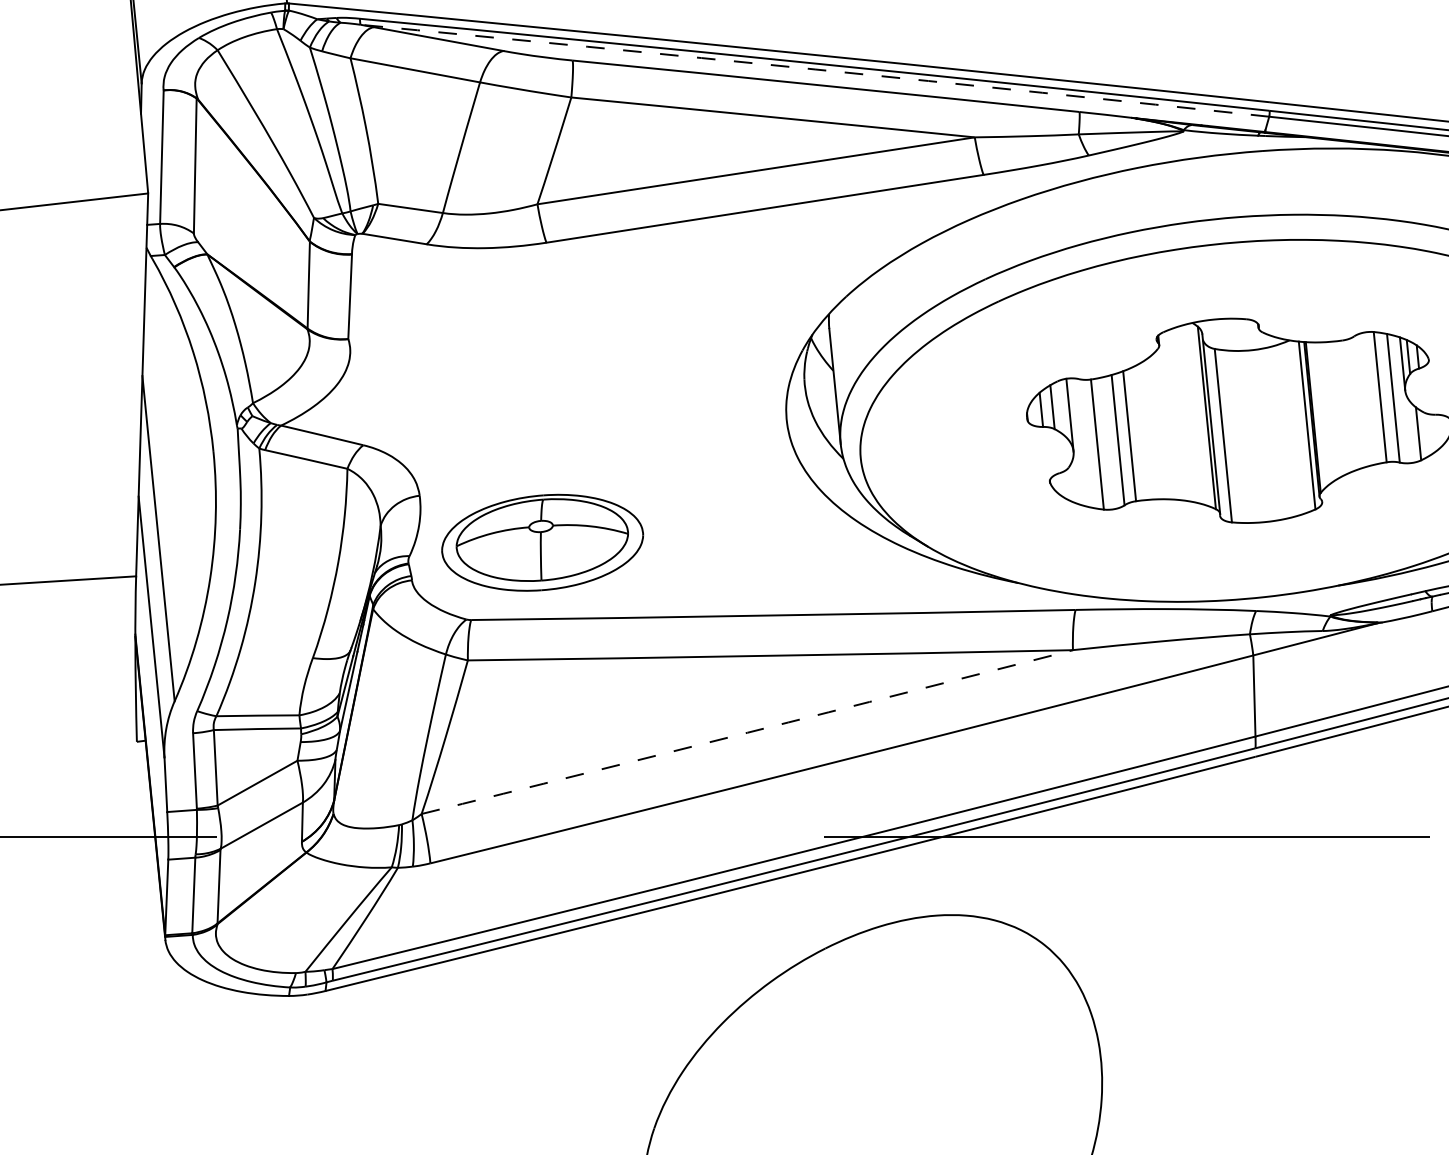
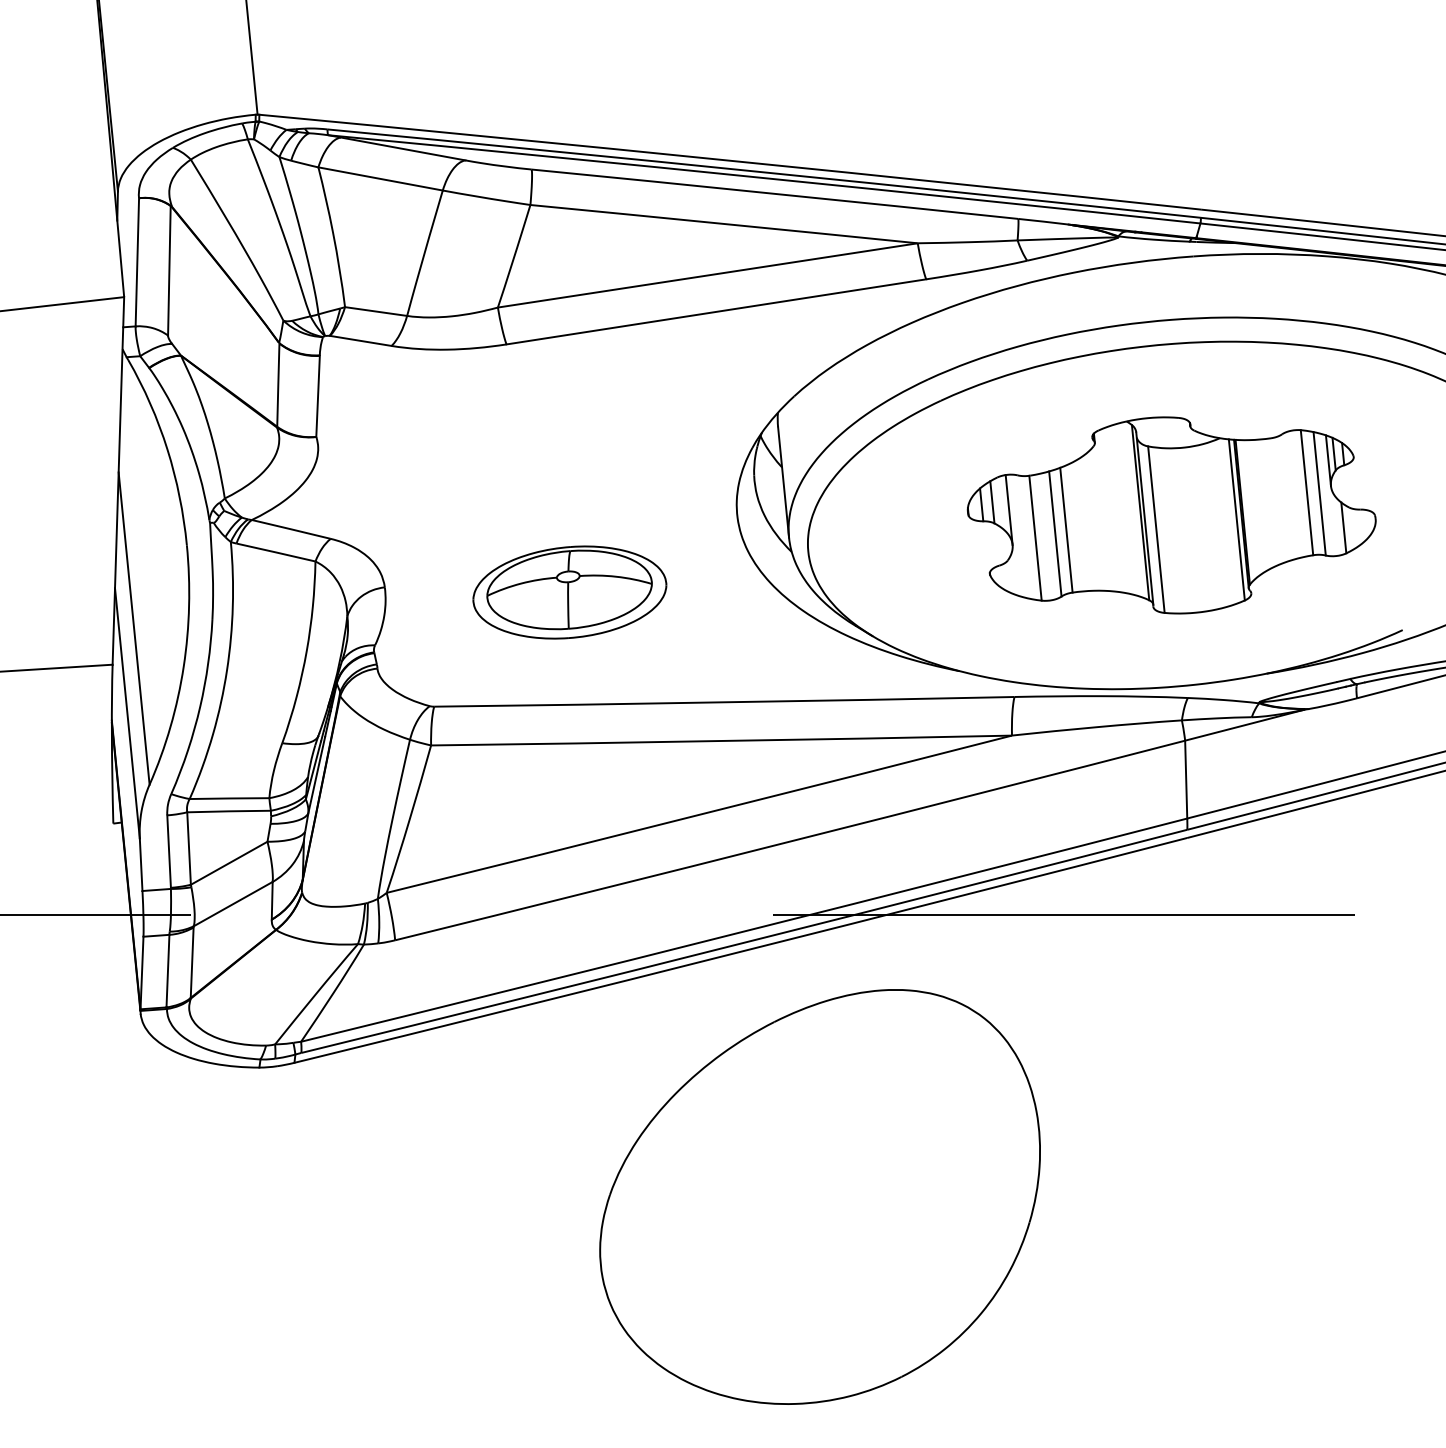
arc: (815, 69) -> (764, 178), dashed -> solid
part: (542, 542) -> (569, 592), moved
arc: (747, 732) -> (699, 814), dashed -> solid

